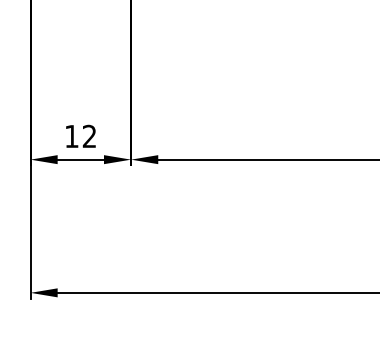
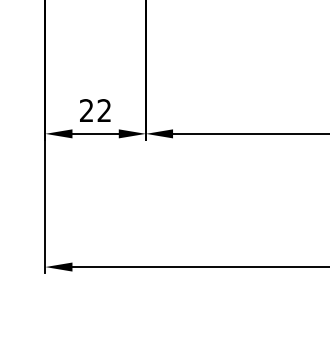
text: (71, 135) -> (86, 109), 12 -> 22

